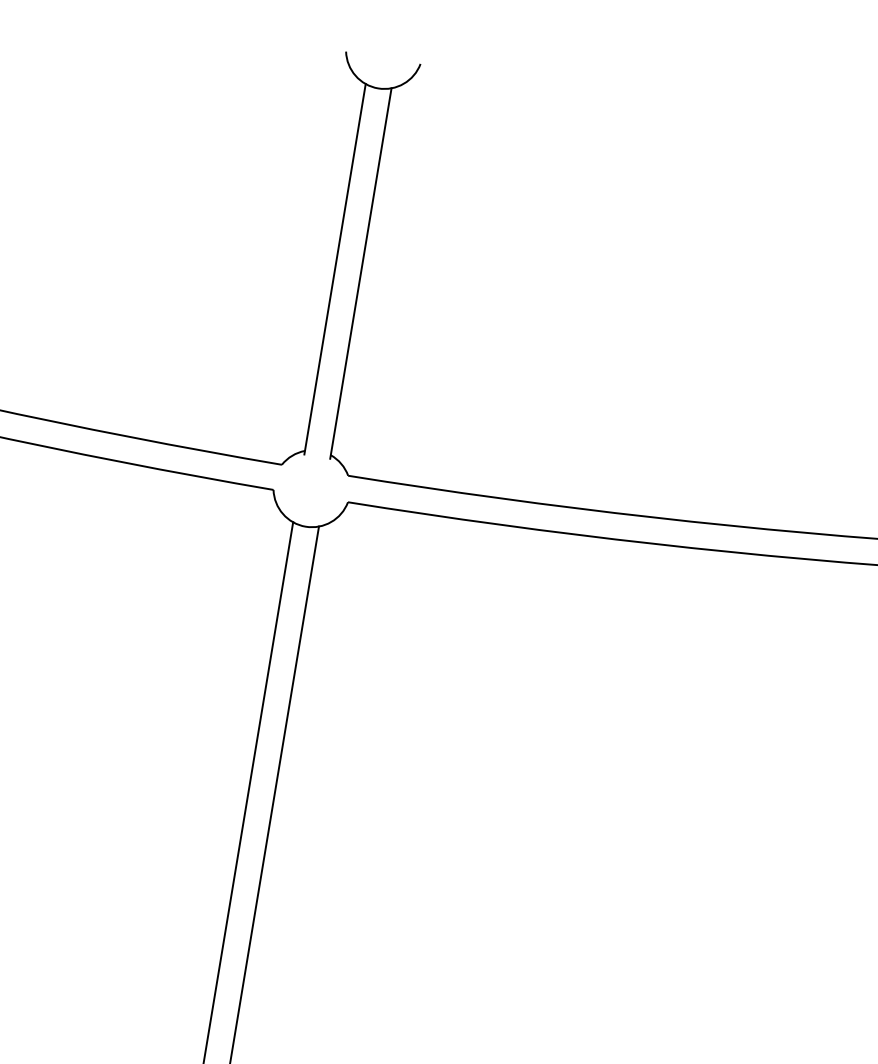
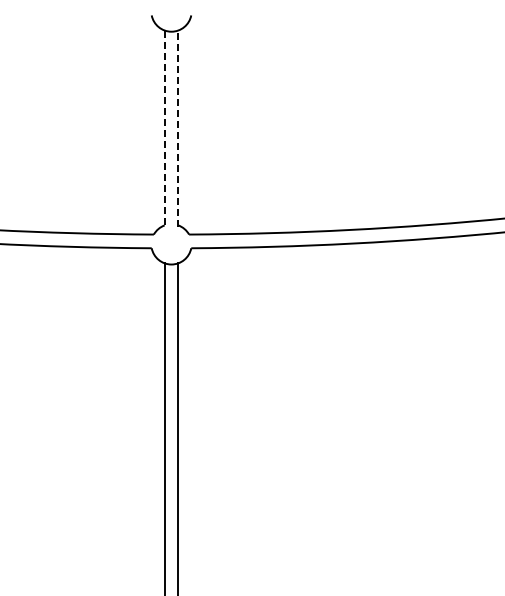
line: (334, 270) -> (164, 129), solid -> dashed
line: (361, 272) -> (178, 128), solid -> dashed

